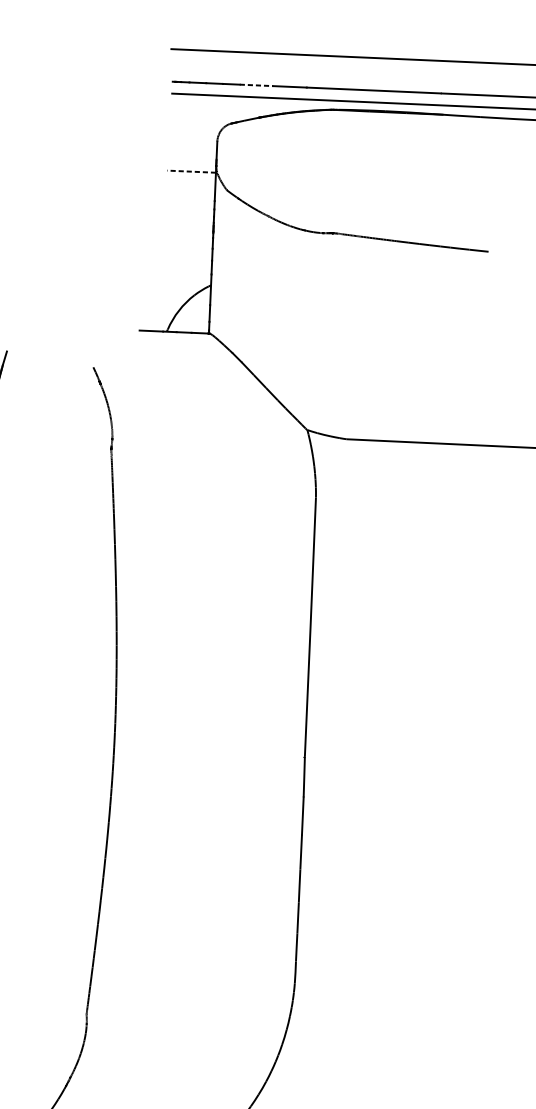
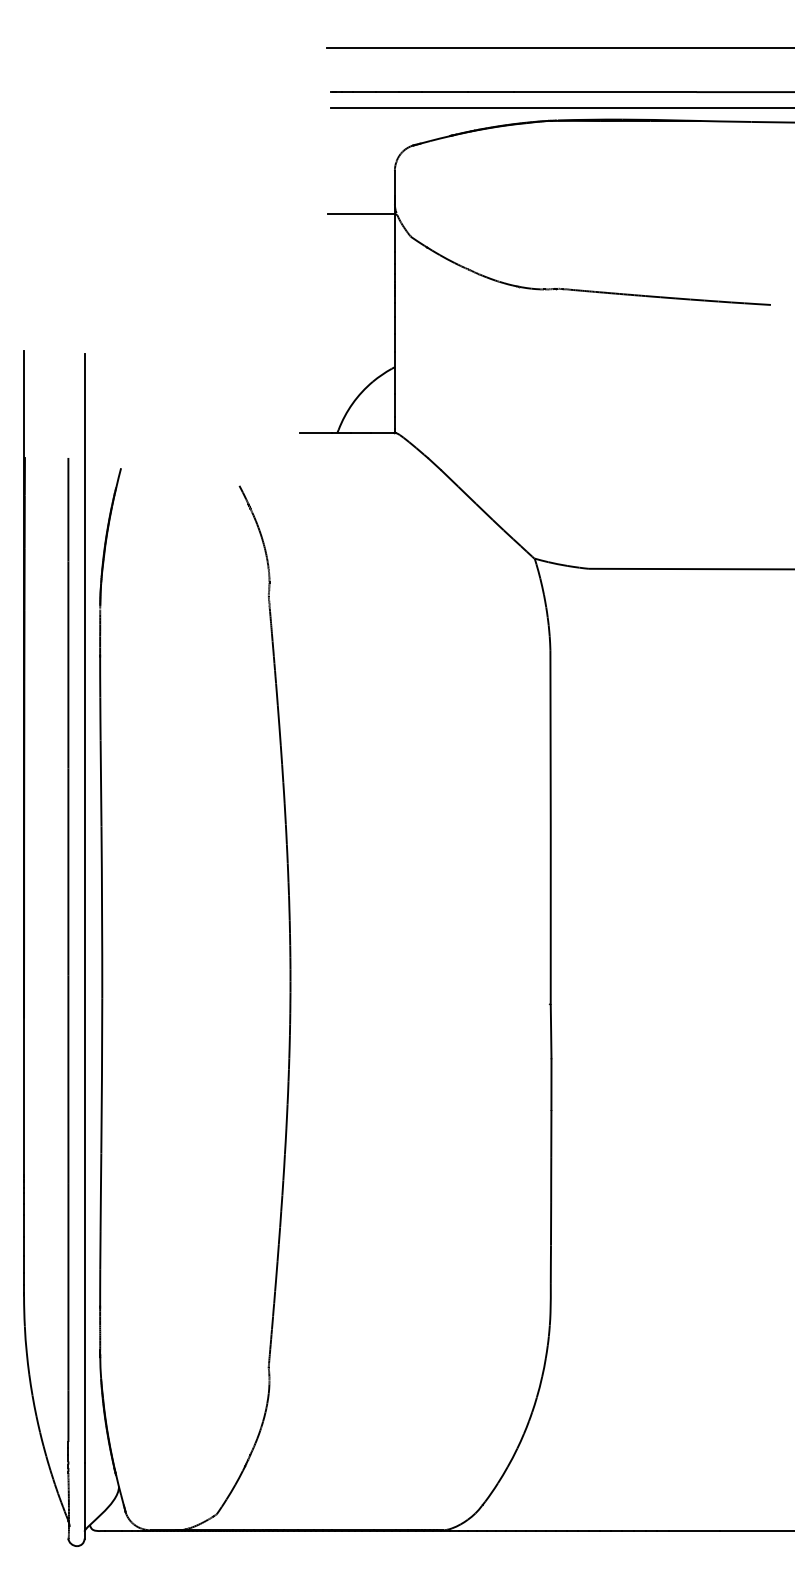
line: (256, 85) -> (444, 92), dashed -> solid
line: (191, 171) -> (361, 213), dashed -> solid

